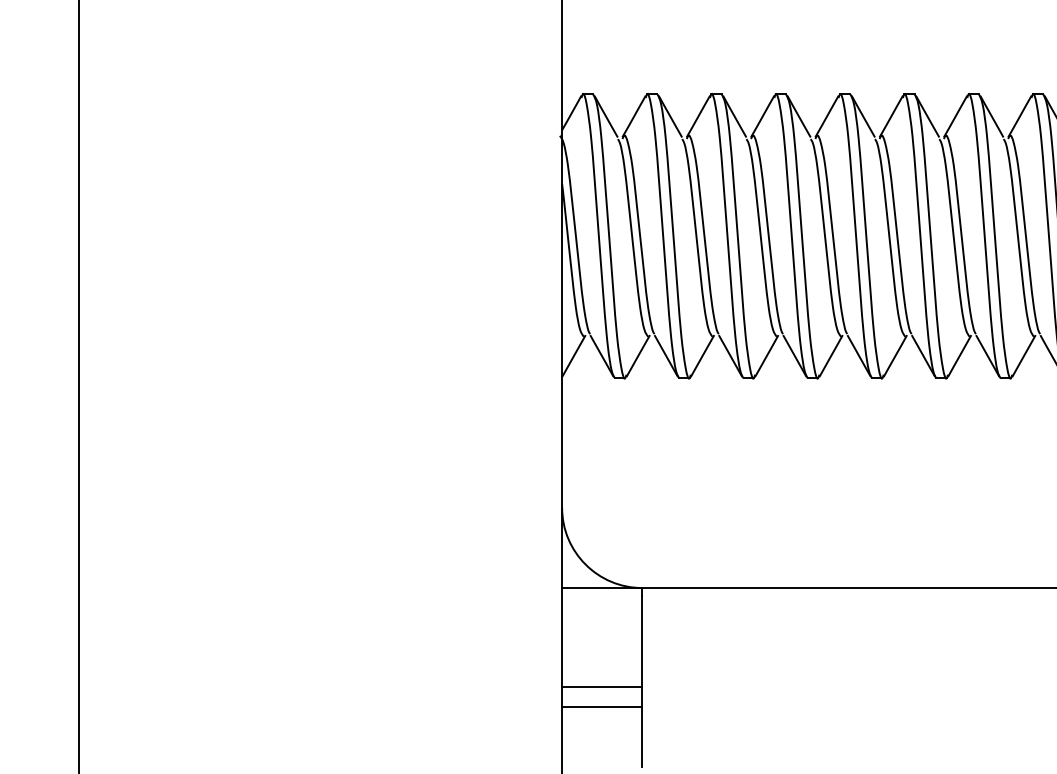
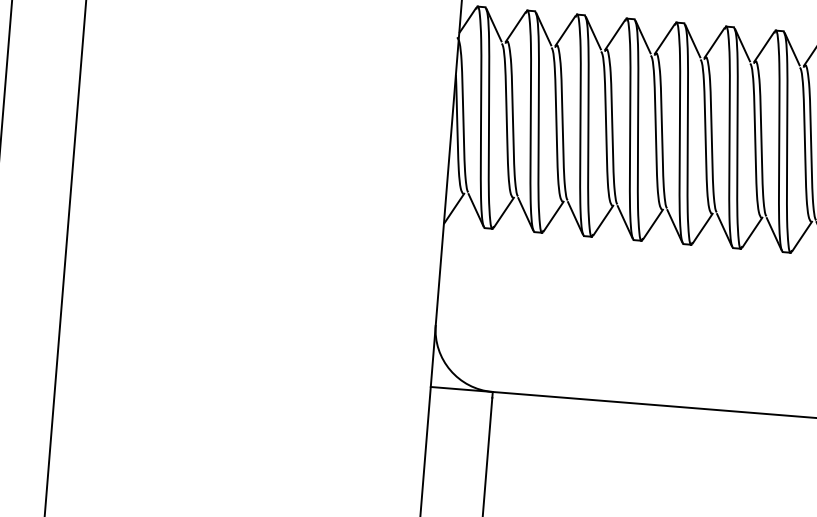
line: (602, 686) -> (455, 465), removed
line: (602, 707) -> (454, 481), removed

